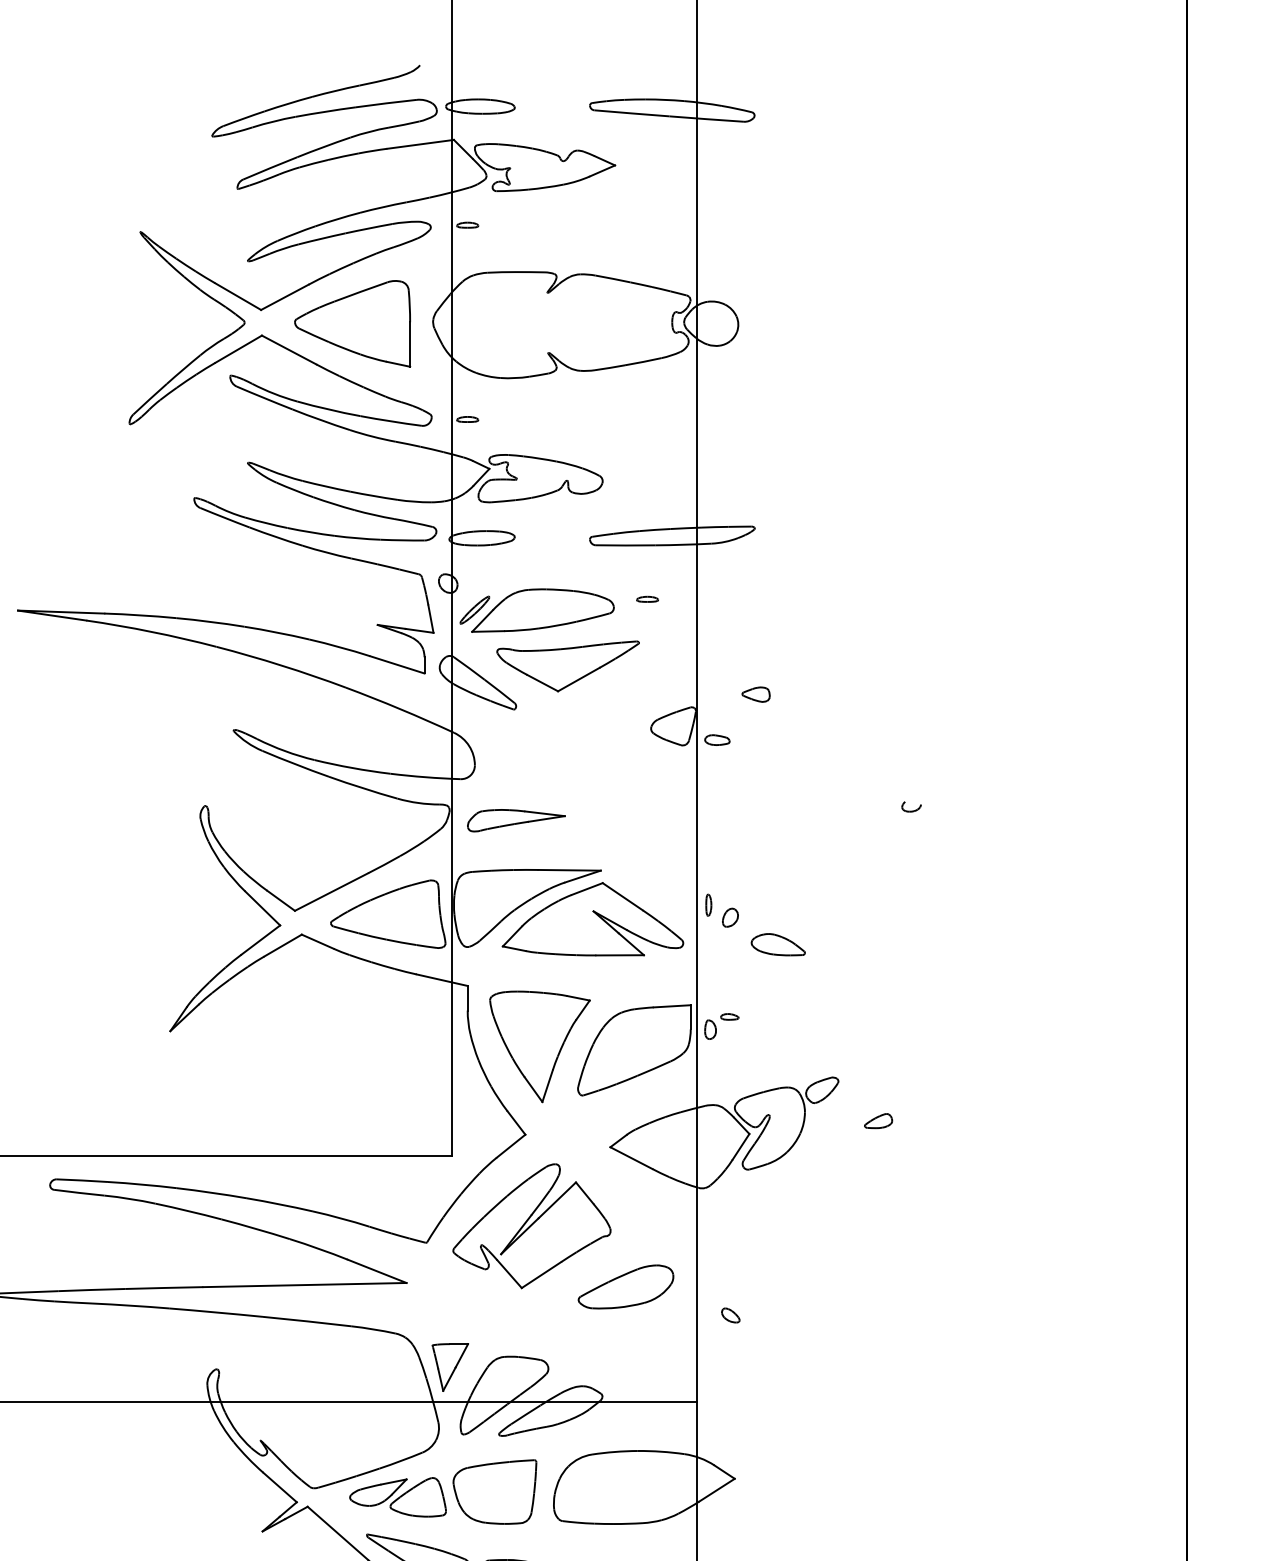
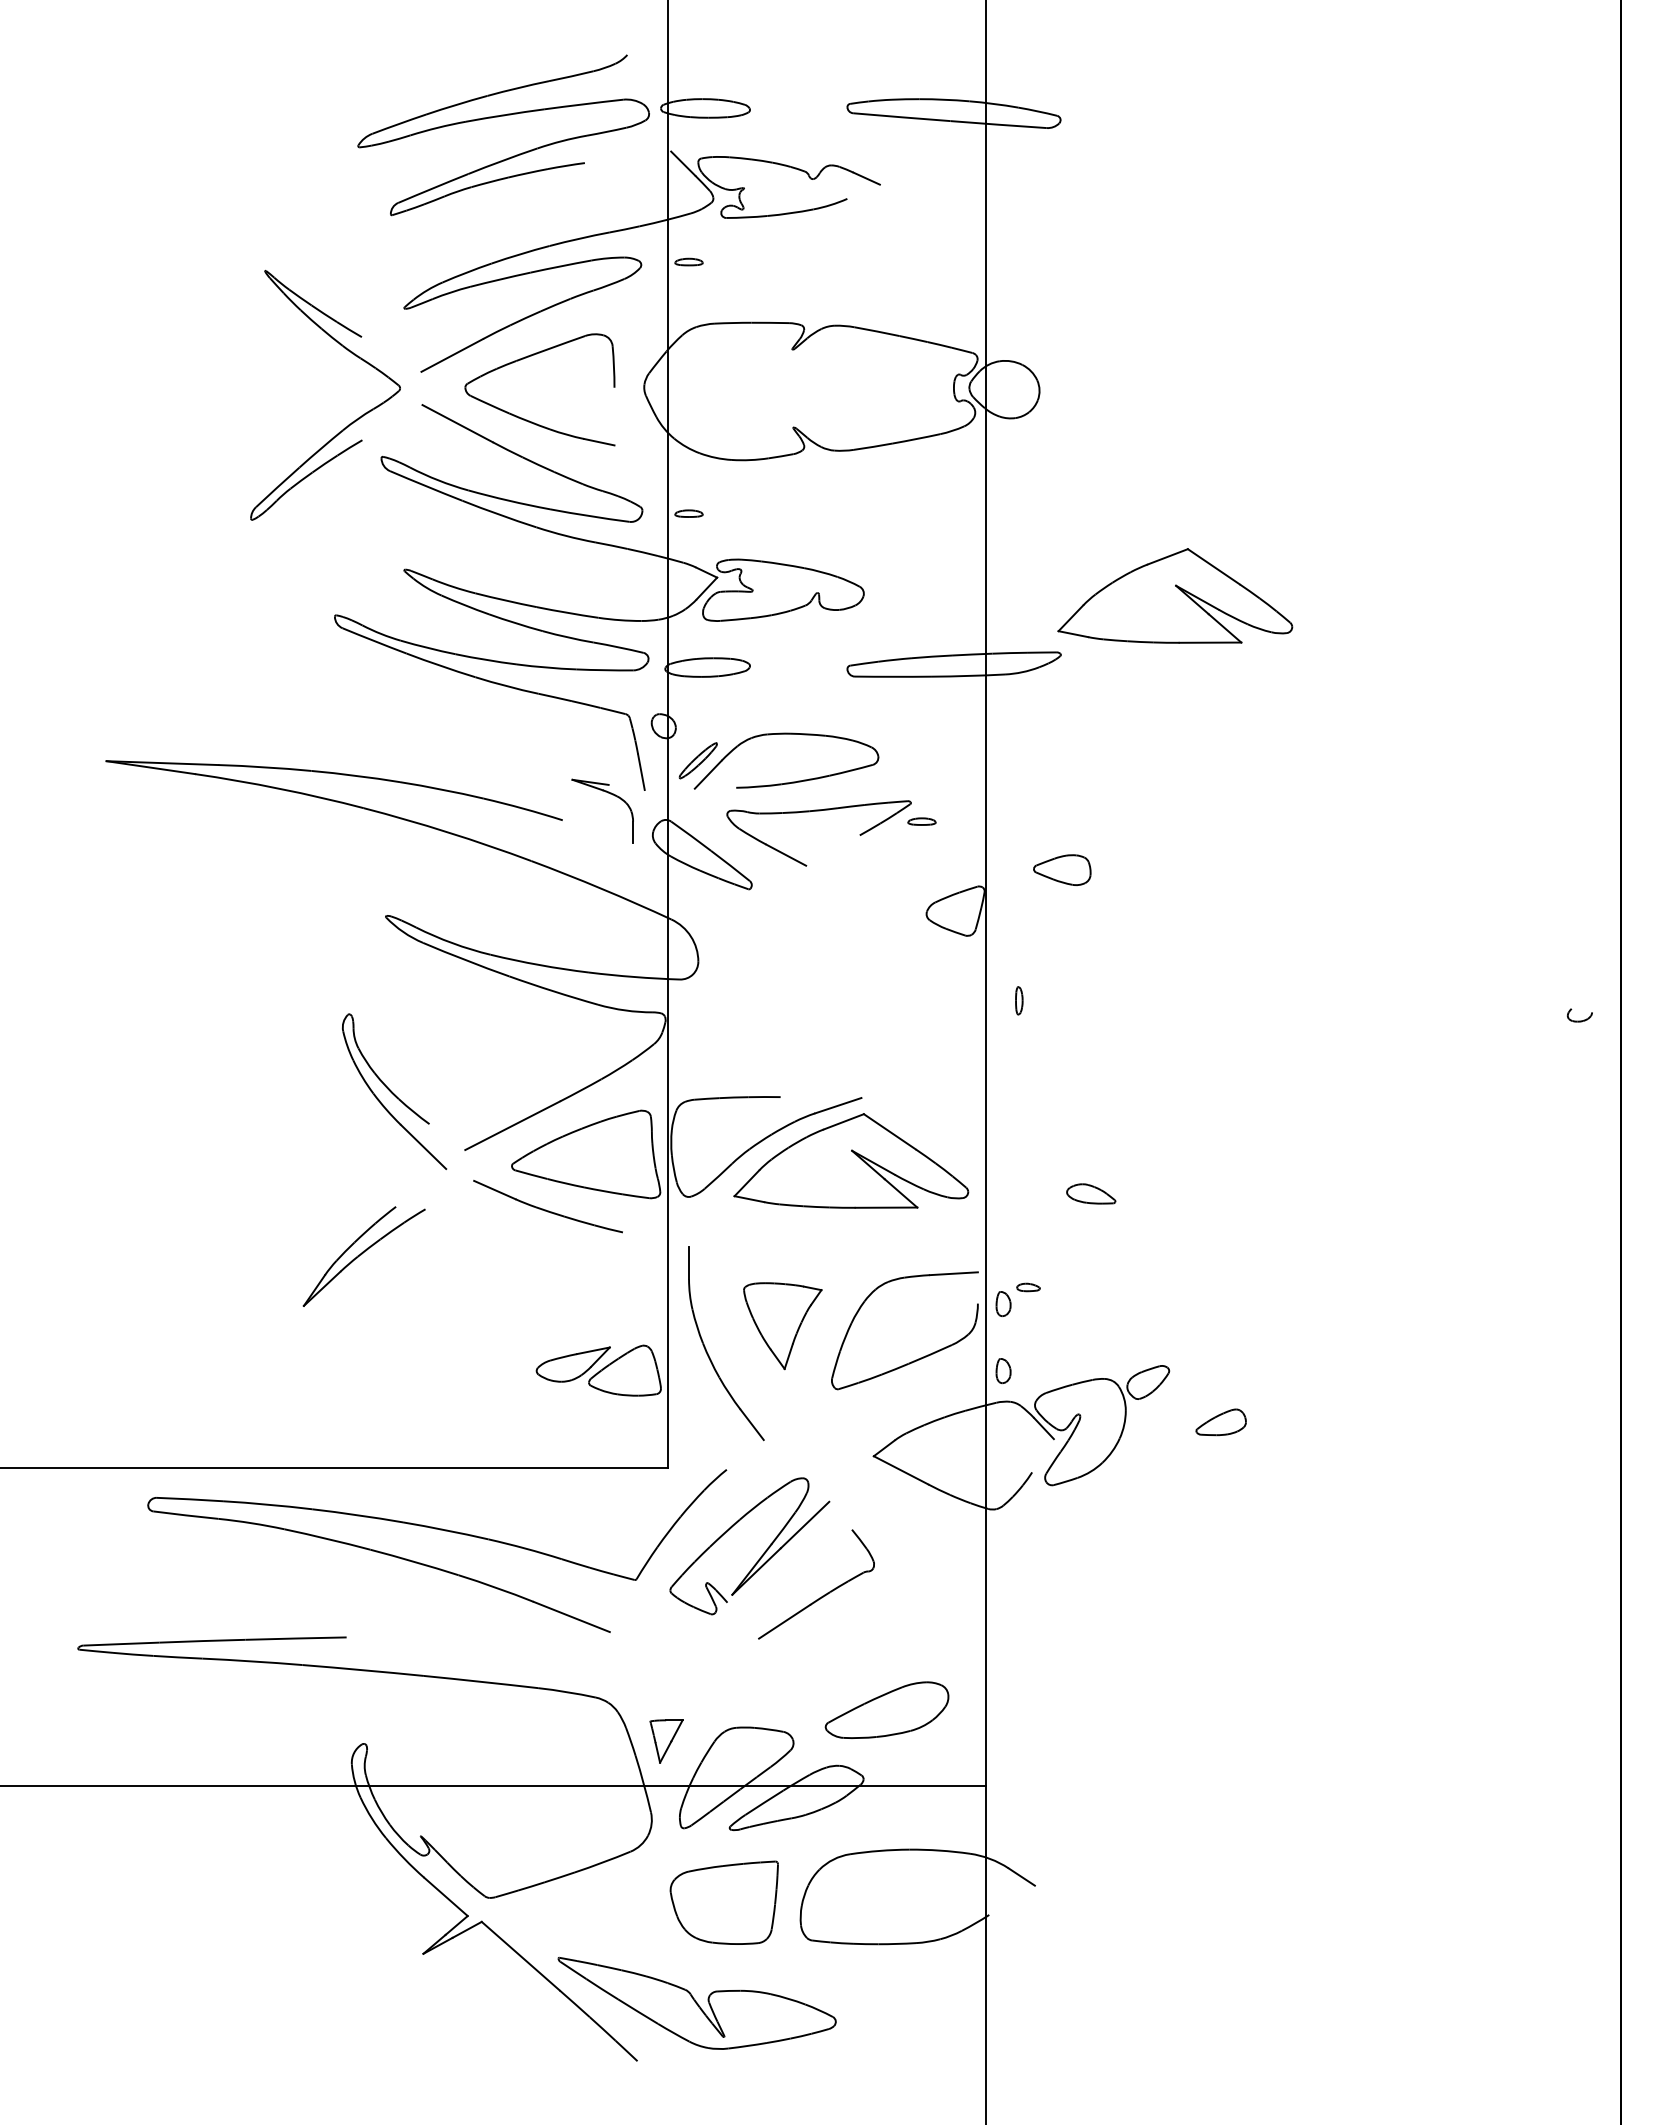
line: (420, 144) -> (627, 157), removed
line: (602, 170) -> (863, 191), removed
line: (237, 296) -> (391, 354), removed
line: (410, 344) -> (614, 416), removed
line: (238, 349) -> (392, 422), removed
part: (843, 482) -> (1175, 595), added
part: (647, 599) -> (921, 821), moved
line: (419, 630) -> (626, 787), removed
line: (488, 630) -> (715, 787), removed
line: (397, 664) -> (597, 831), removed
line: (578, 679) -> (832, 850), removed
part: (756, 694) -> (1062, 869), size x1.6
part: (717, 739) -> (1012, 928), removed
part: (911, 806) -> (1579, 1015), moved
part: (515, 820) -> (751, 1033), removed
line: (569, 870) -> (820, 1097), removed
line: (281, 901) -> (447, 1137), removed
part: (708, 905) -> (1019, 1000), moved
part: (730, 917) -> (1029, 1158), removed
line: (261, 939) -> (421, 1187), removed
part: (777, 944) -> (1090, 1193), size x0.7
line: (282, 945) -> (449, 1194), removed
line: (441, 979) -> (655, 1239), removed
line: (690, 1016) -> (977, 1287), removed
part: (539, 1046) -> (782, 1325), size x0.6
part: (710, 1081) -> (1003, 1370), added
part: (878, 1121) -> (1220, 1422), size x1.4
line: (510, 1145) -> (744, 1454), removed
line: (740, 1146) -> (1042, 1455), removed
line: (584, 1192) -> (840, 1515), removed
line: (509, 1274) -> (743, 1620), removed
line: (304, 1284) -> (477, 1634), removed
part: (625, 1286) -> (886, 1709), moved
part: (730, 1315) -> (1029, 1674), removed
part: (450, 1367) -> (666, 1741), size x0.7
line: (716, 1489) -> (1011, 1899), removed
part: (397, 1497) -> (598, 1370), moved

